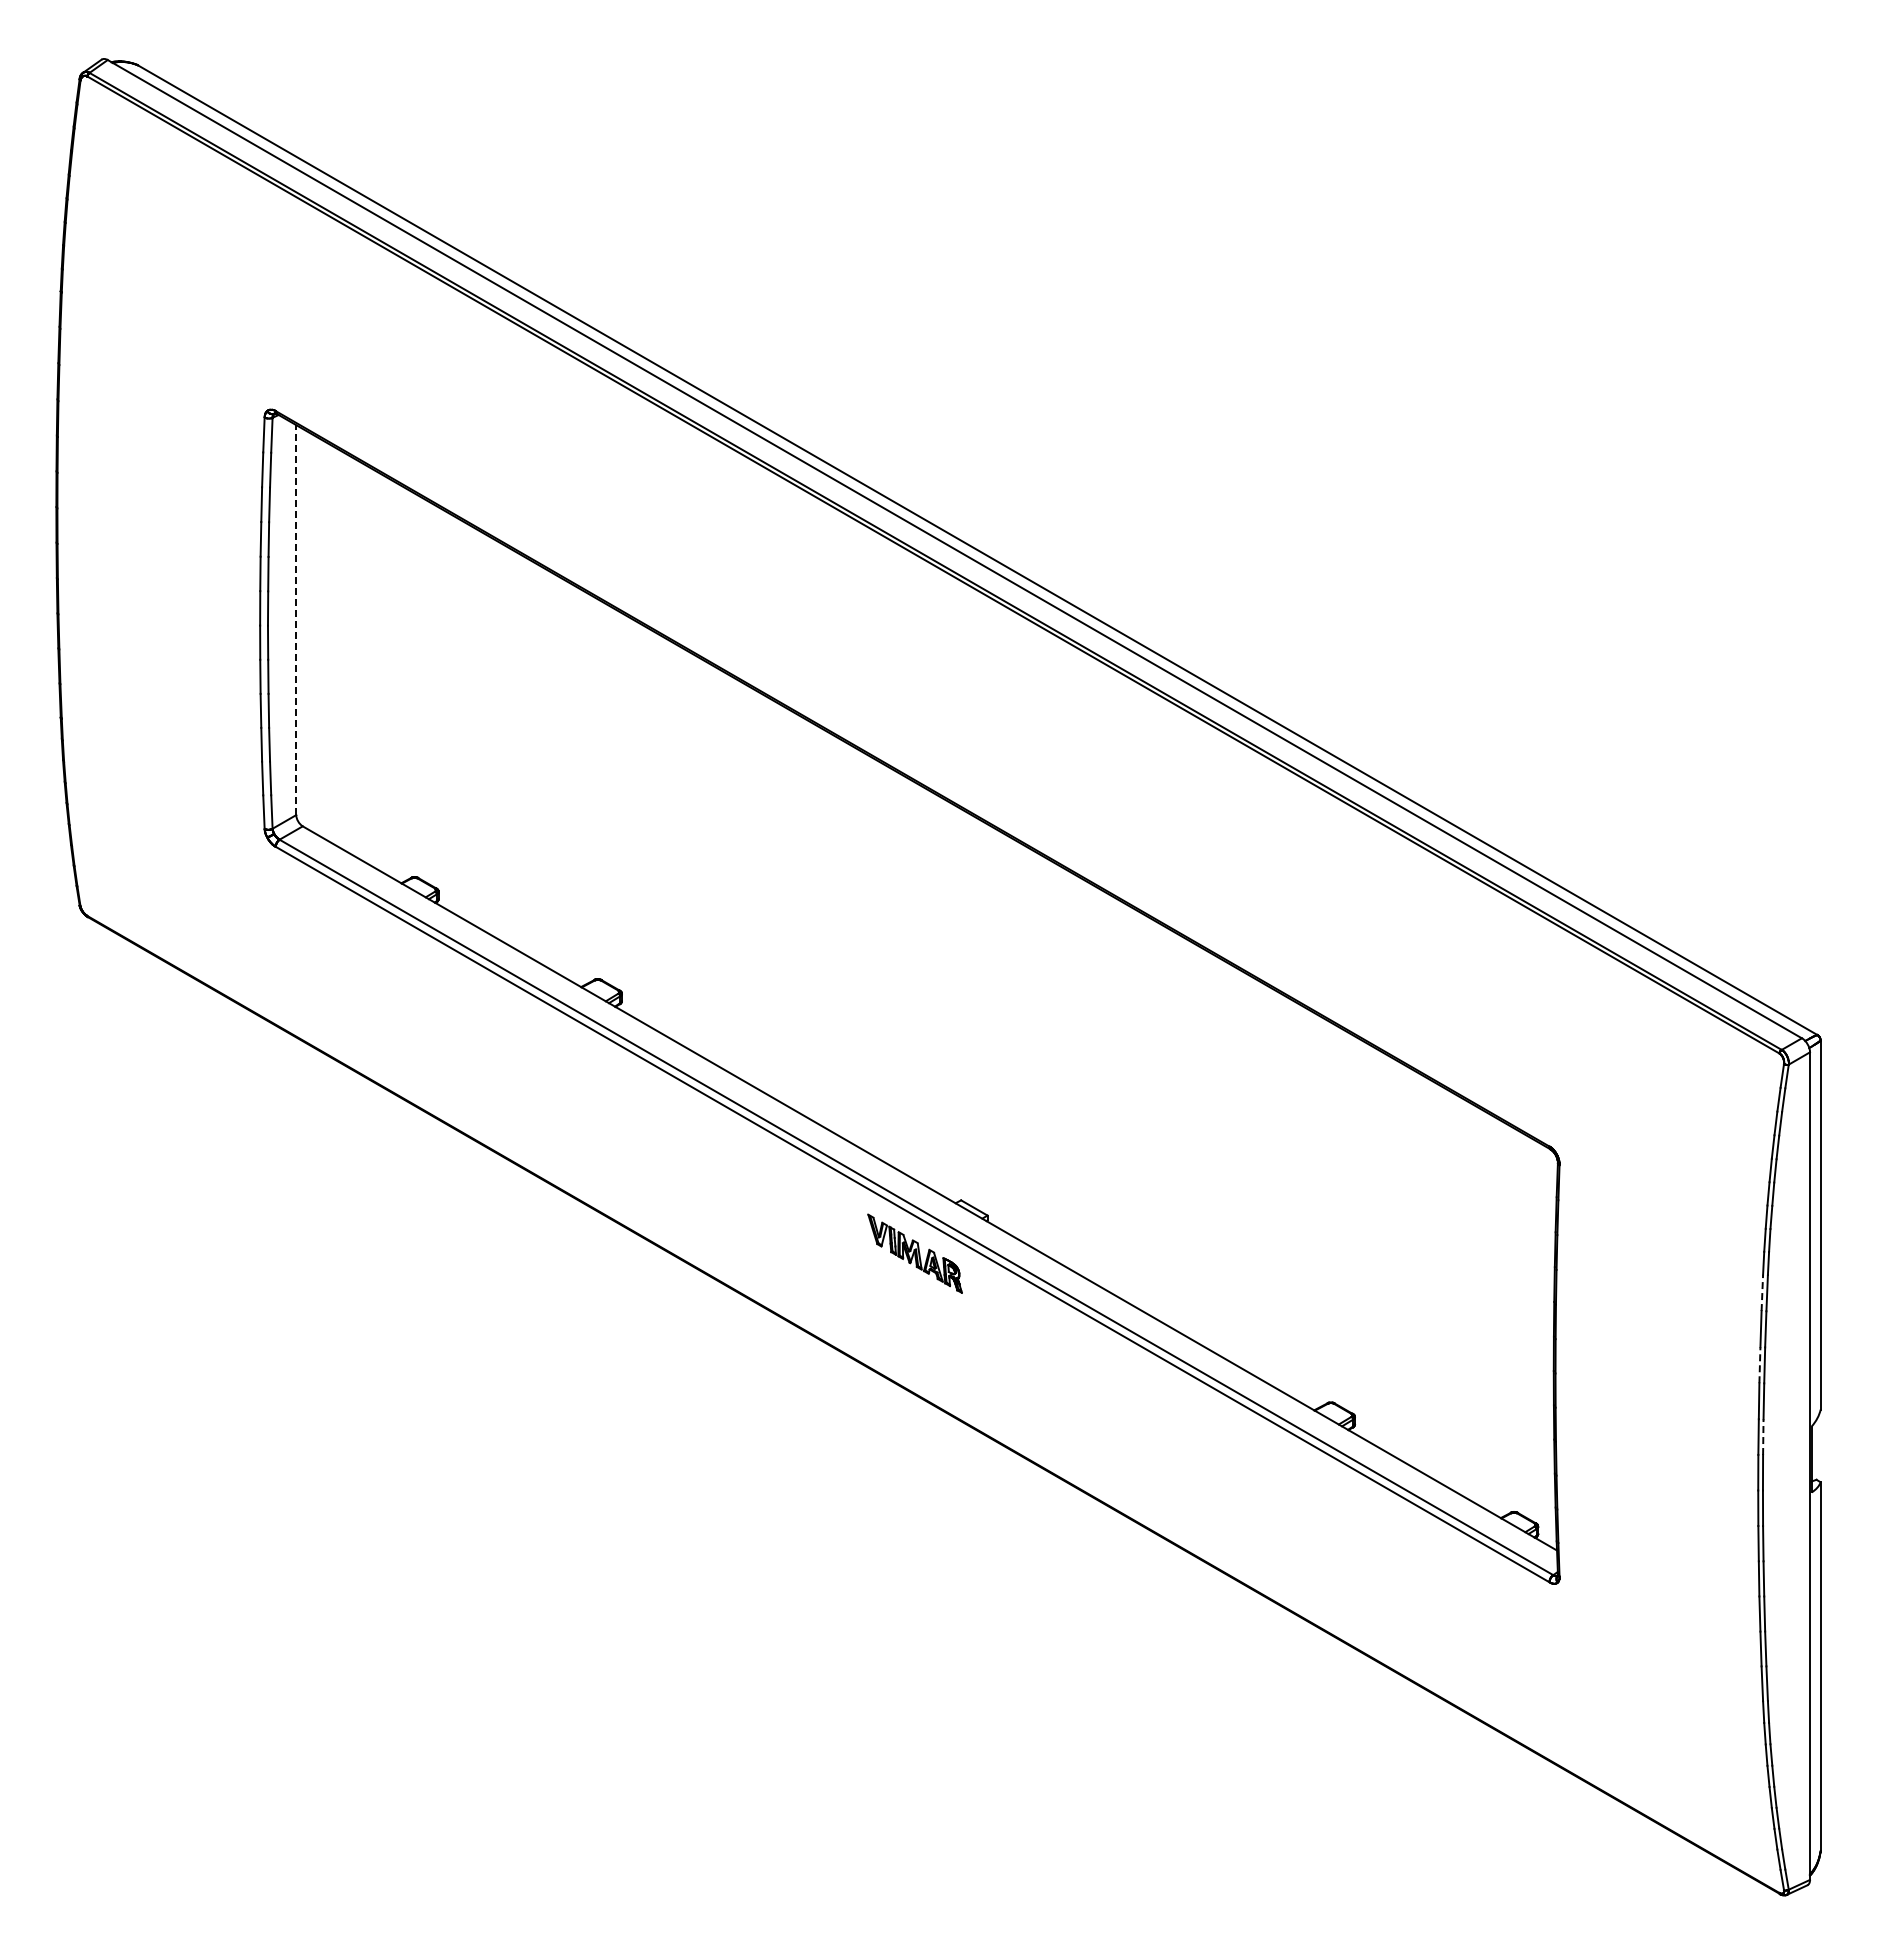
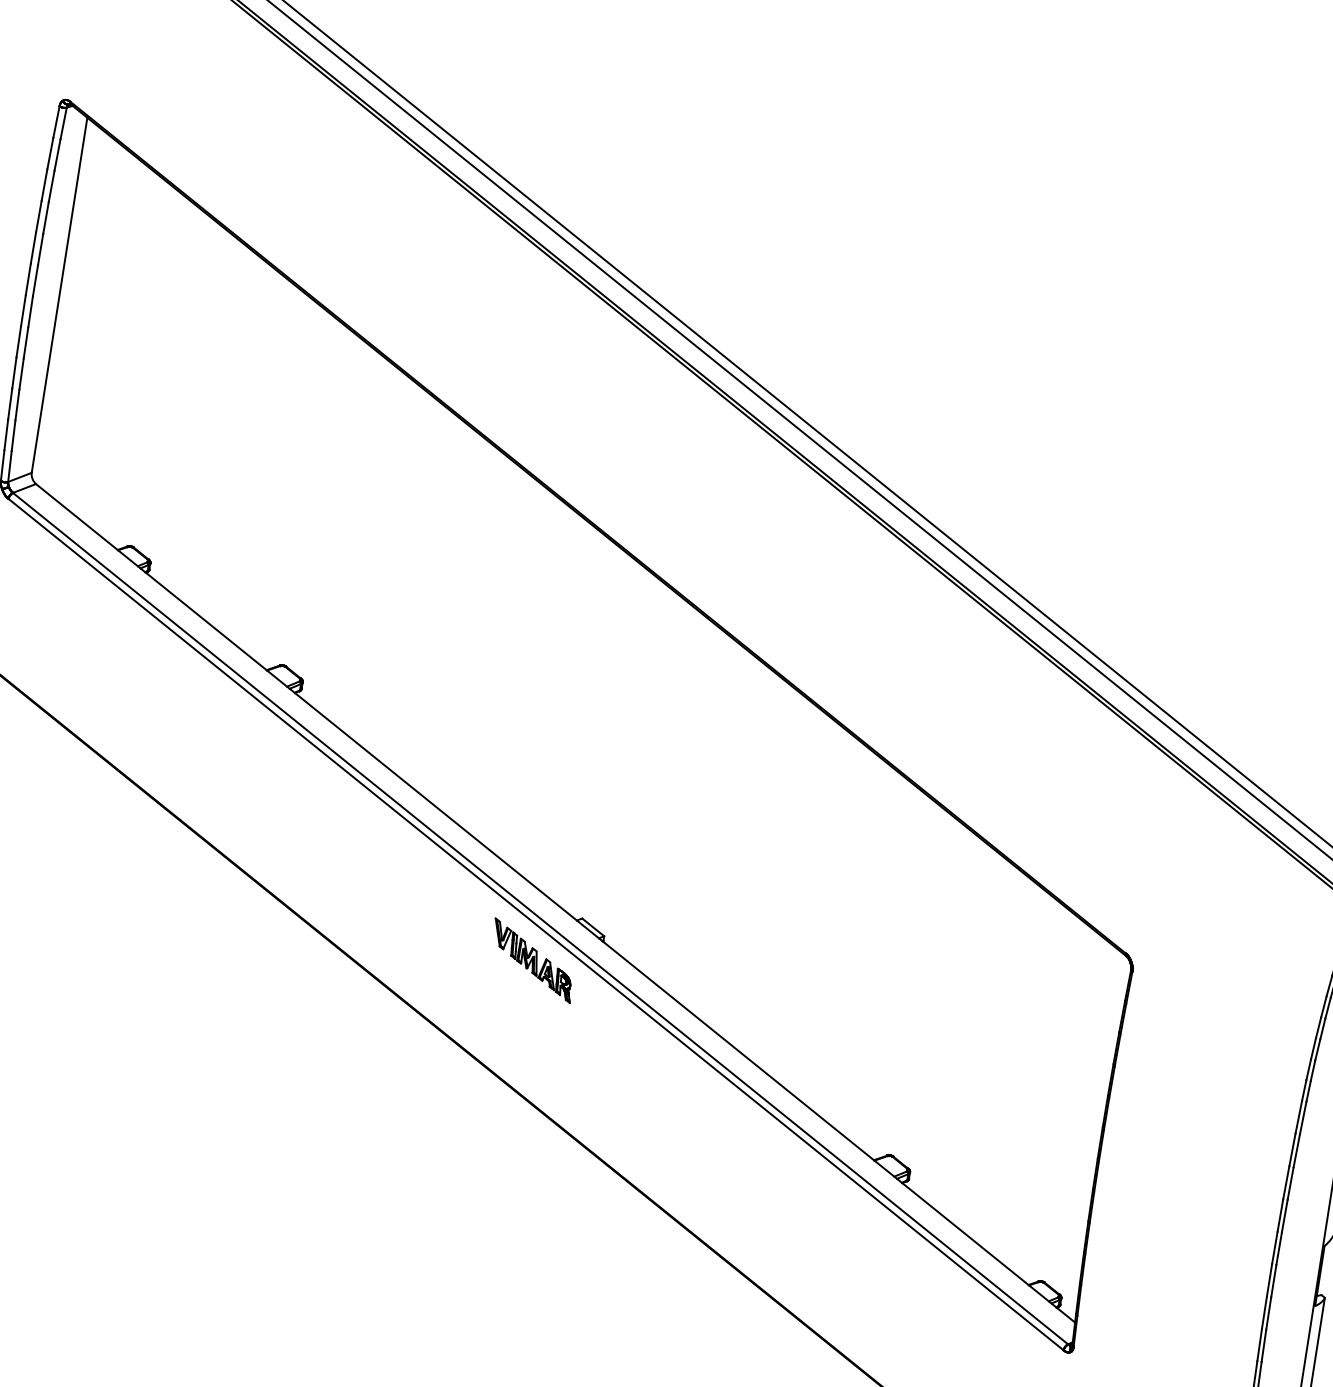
line: (296, 620) -> (59, 295), dashed -> solid
line: (1762, 1292) -> (1299, 1116), dashed -> solid
line: (1759, 1364) -> (1286, 1181), dashed -> solid
line: (1763, 1437) -> (1279, 1249), dashed -> solid

